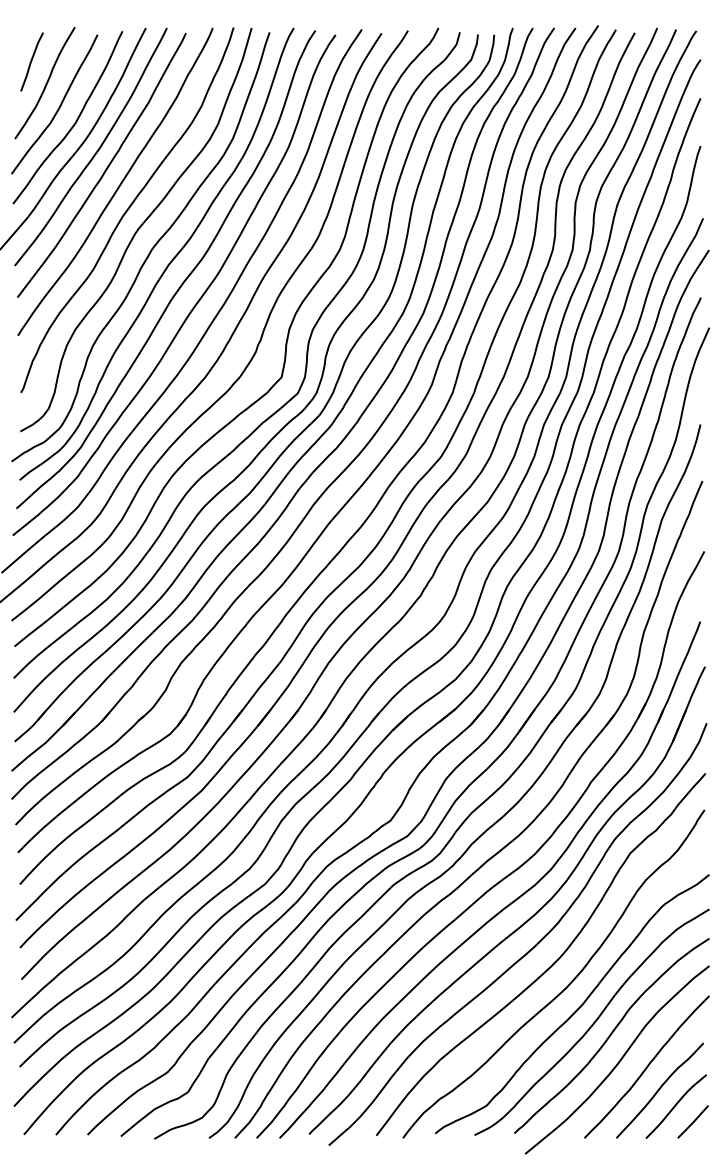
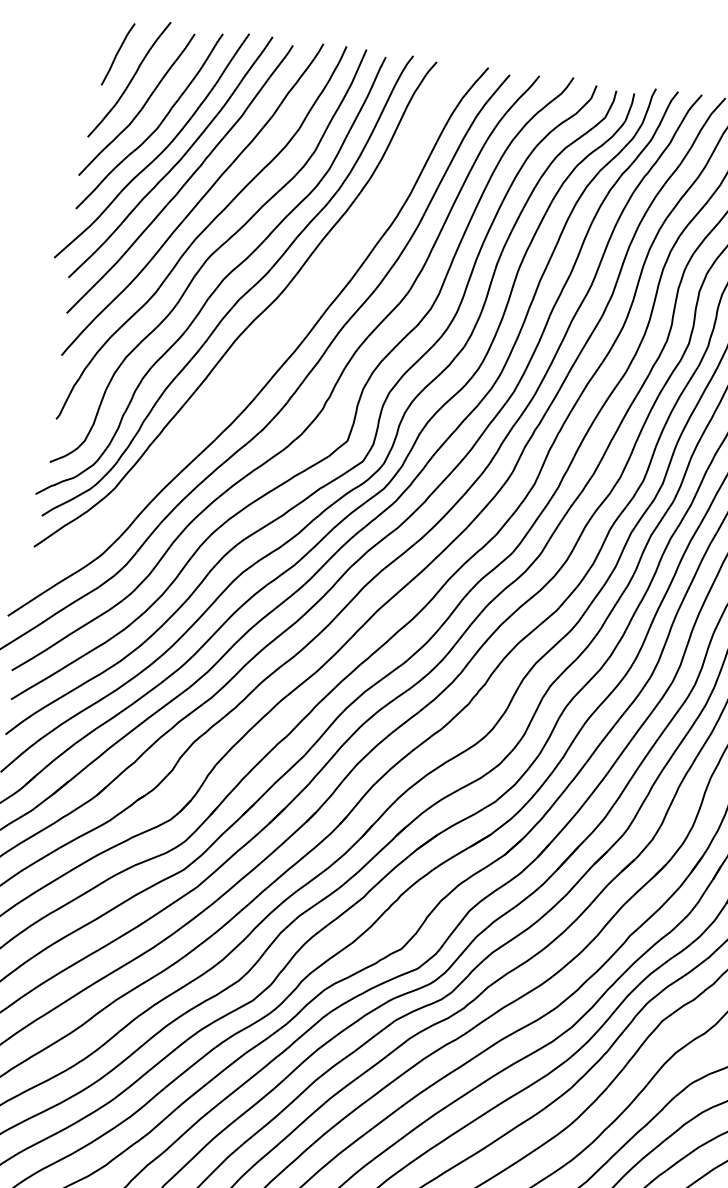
curve: (198, 299) -> (267, 342), removed

